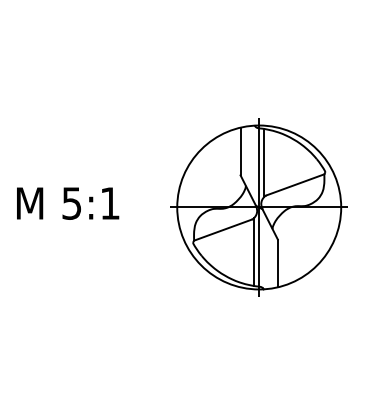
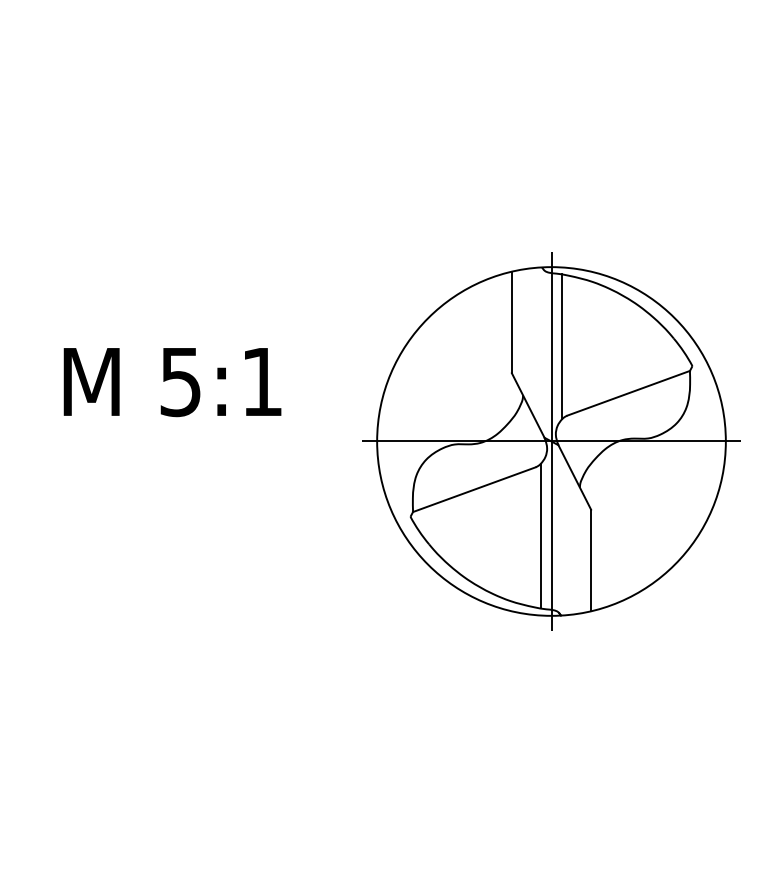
text: (68, 203) -> (173, 381), moved

